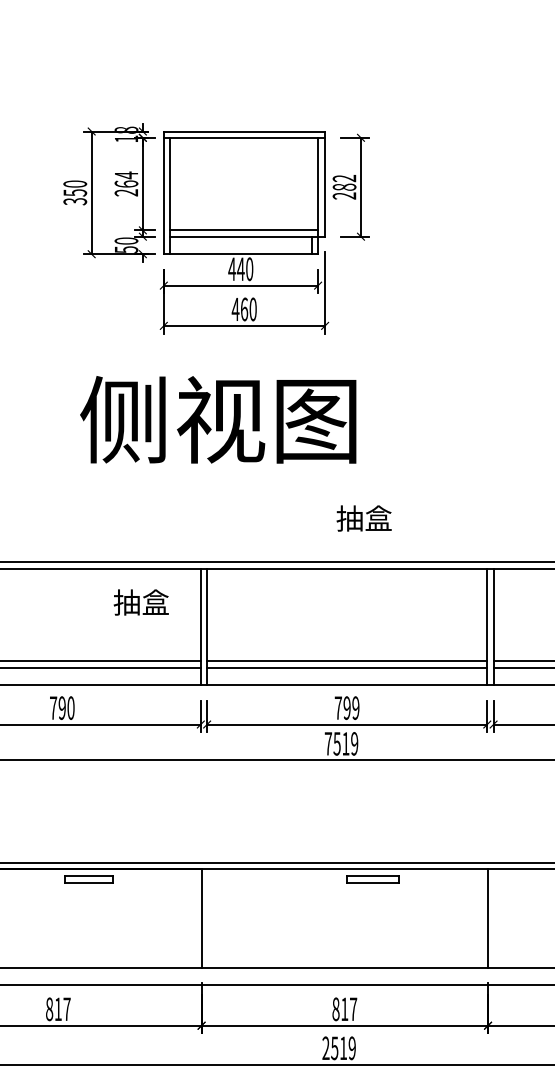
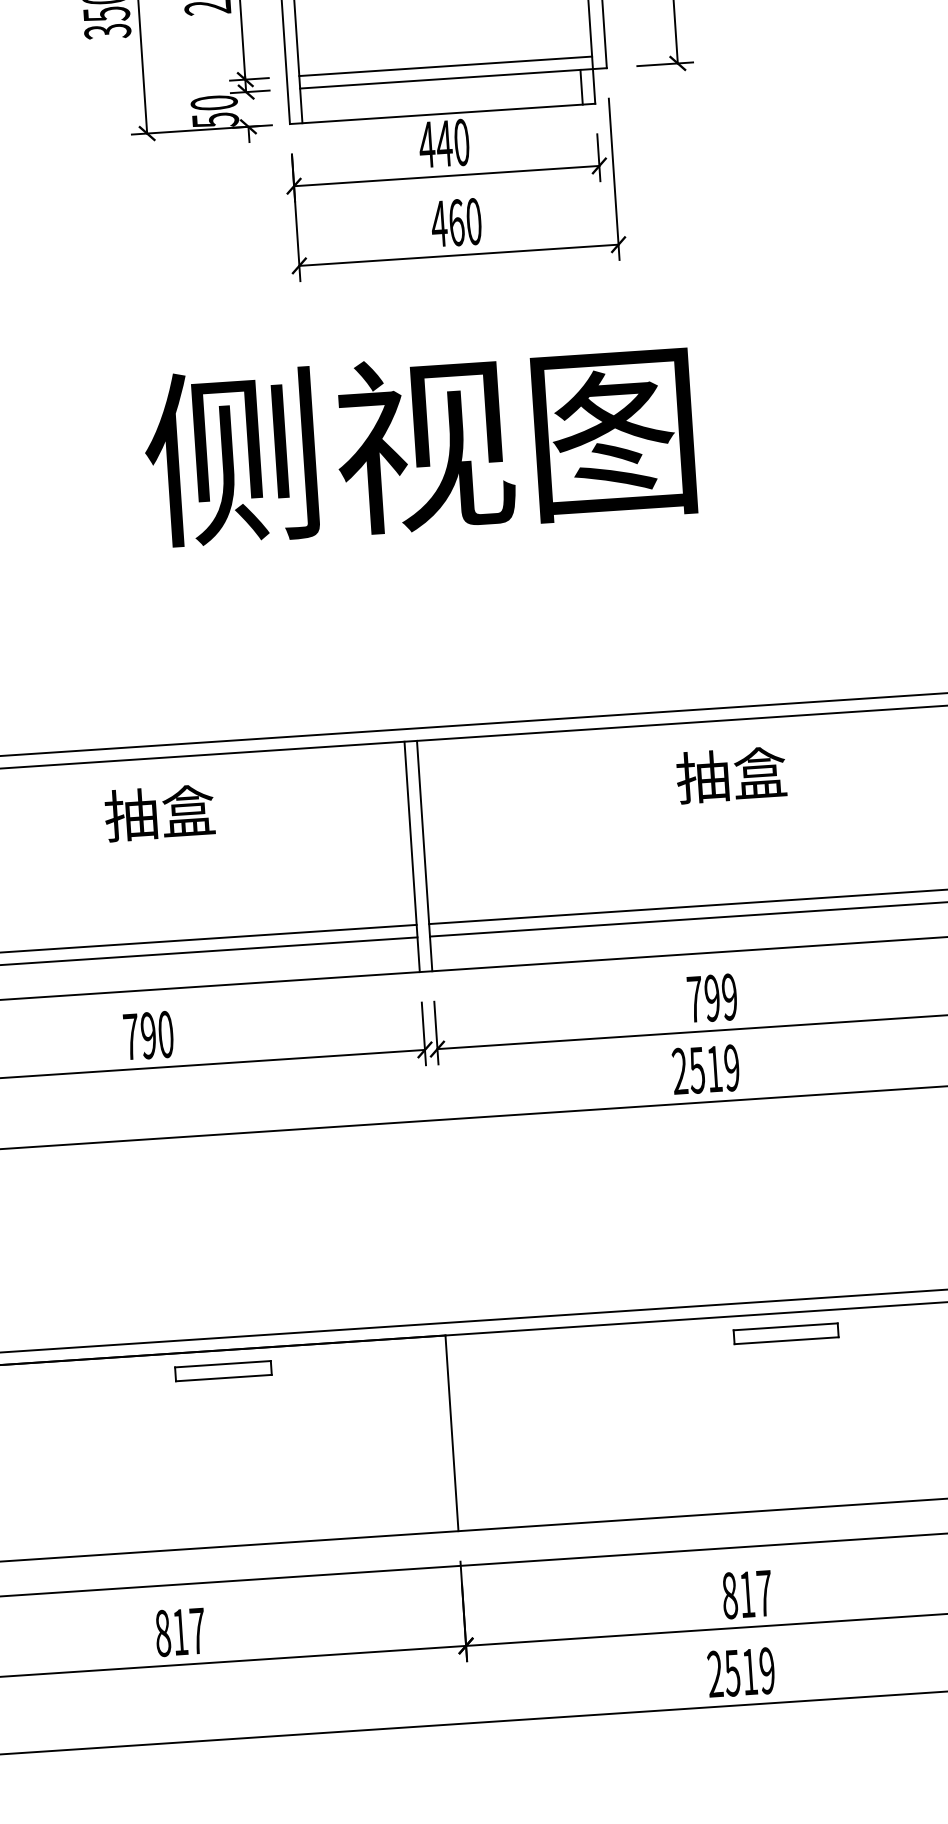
text: (363, 518) -> (730, 775), moved
text: (140, 602) -> (158, 813), moved
text: (328, 743) -> (680, 1070), 7519 -> 2519

